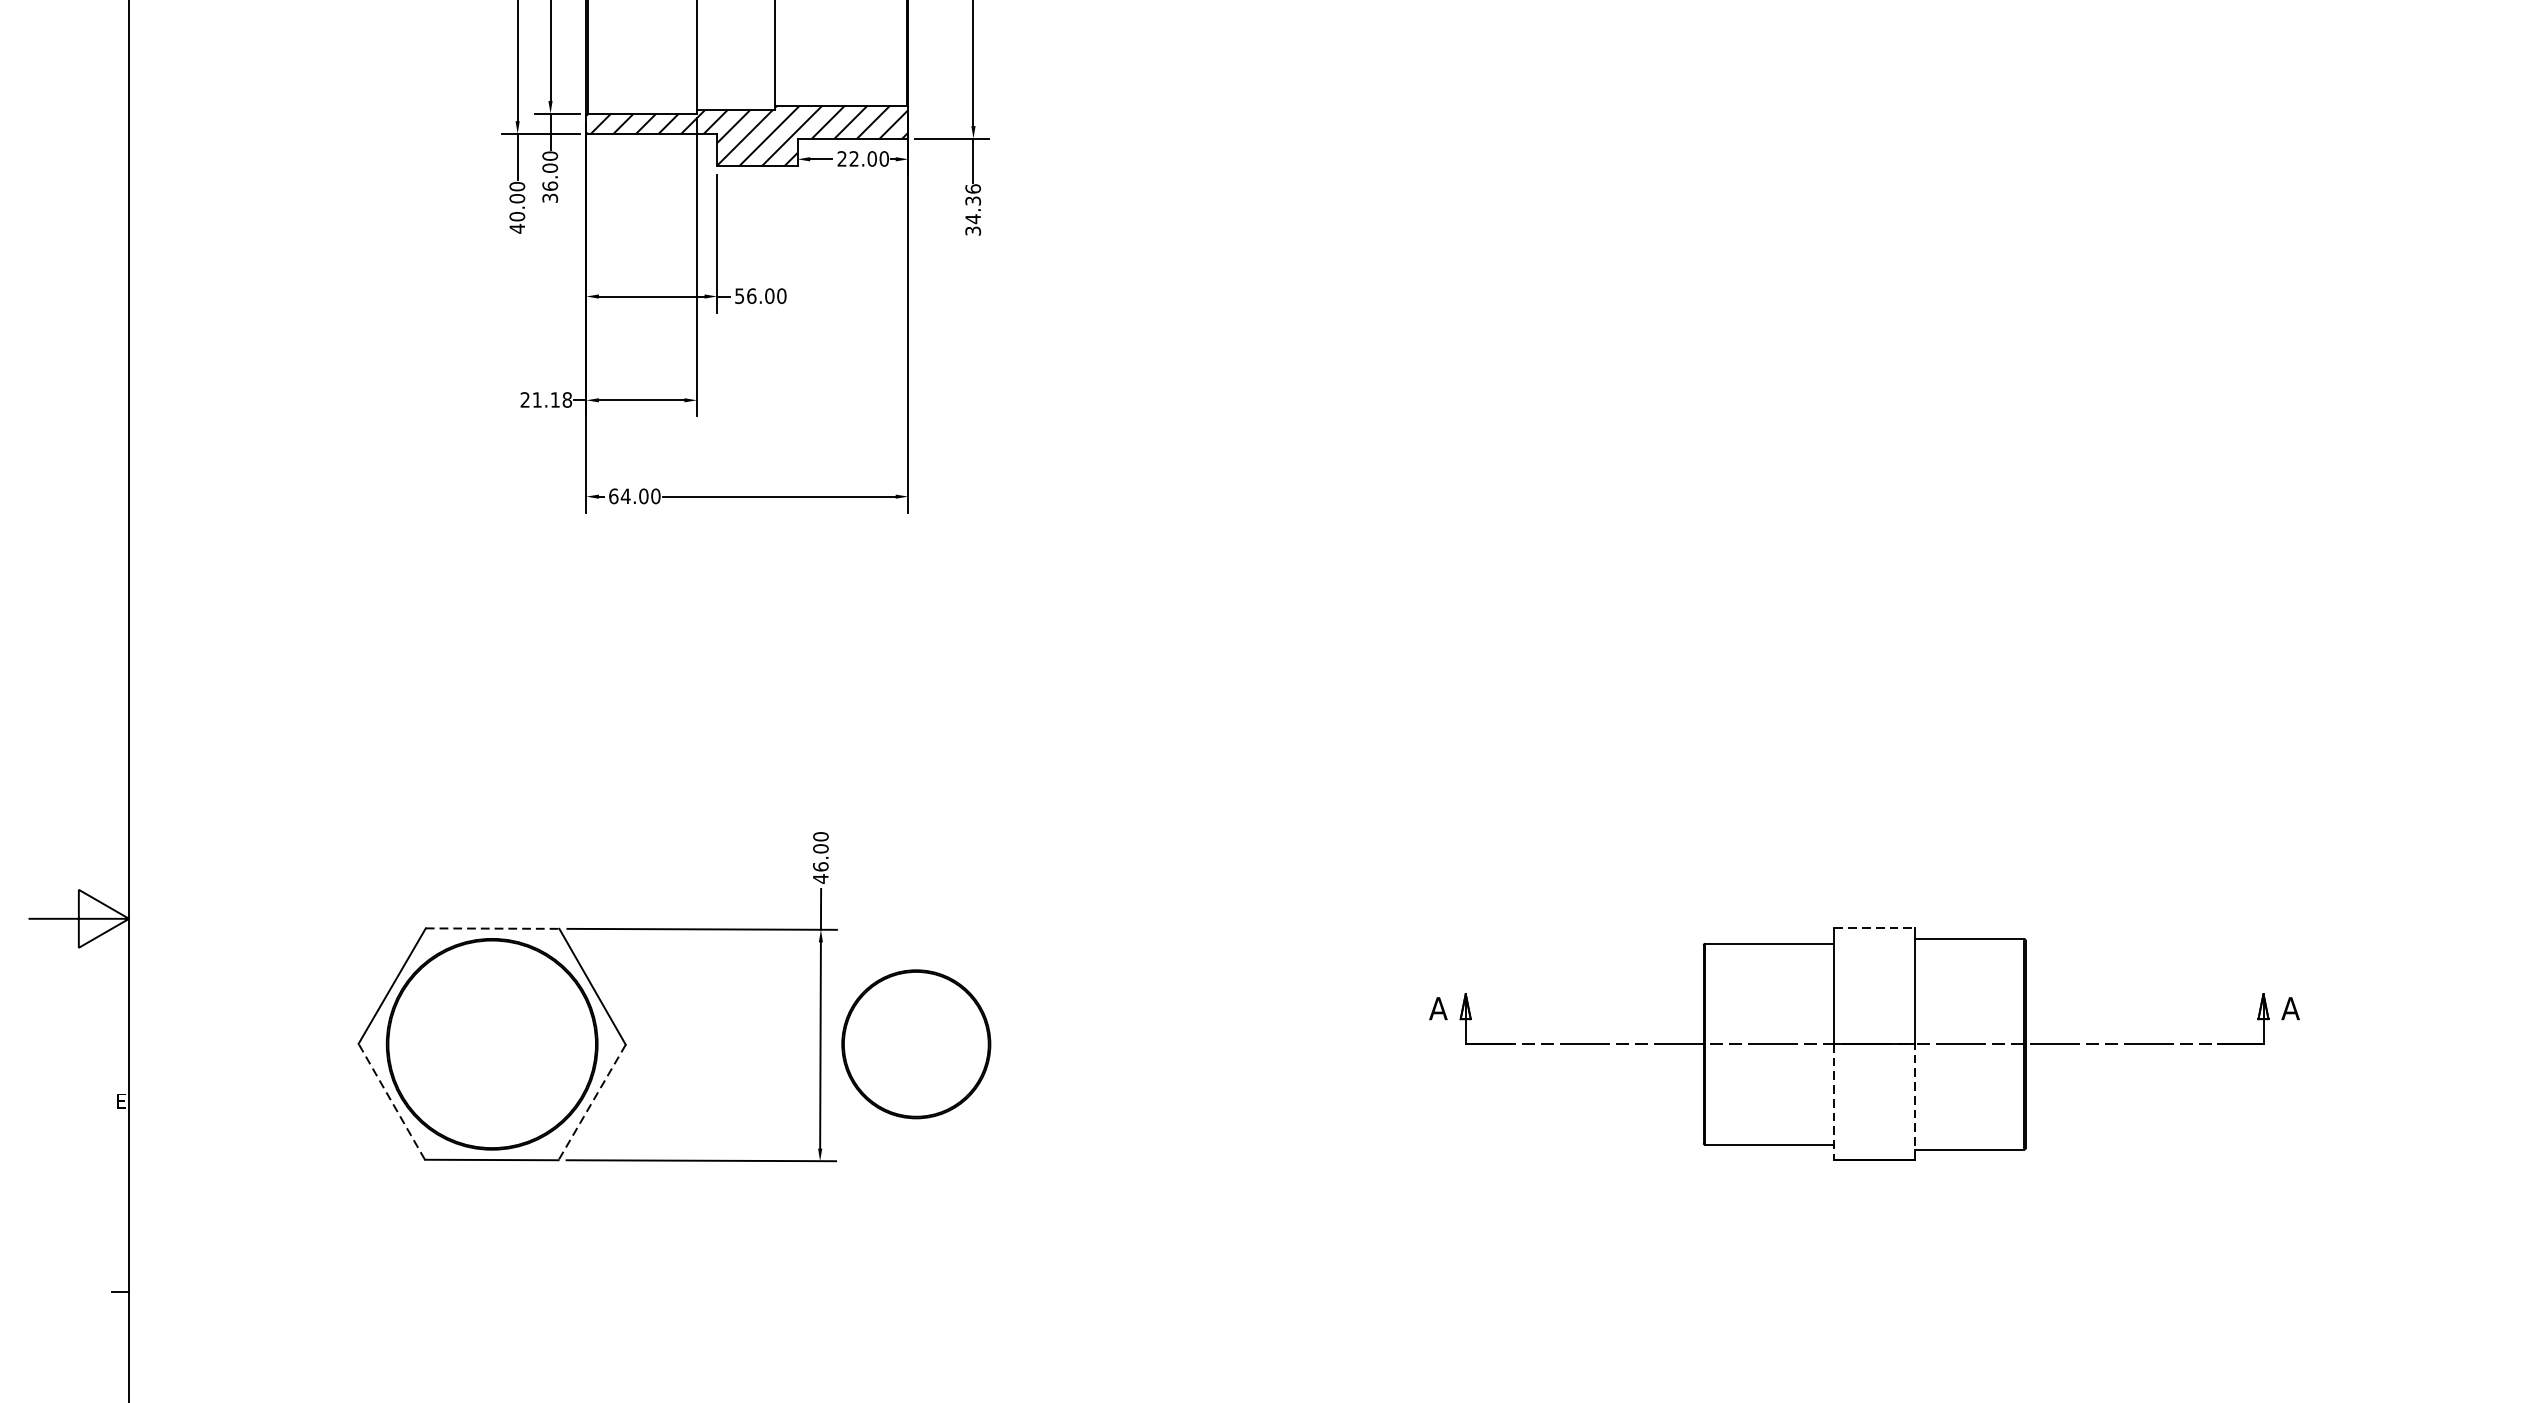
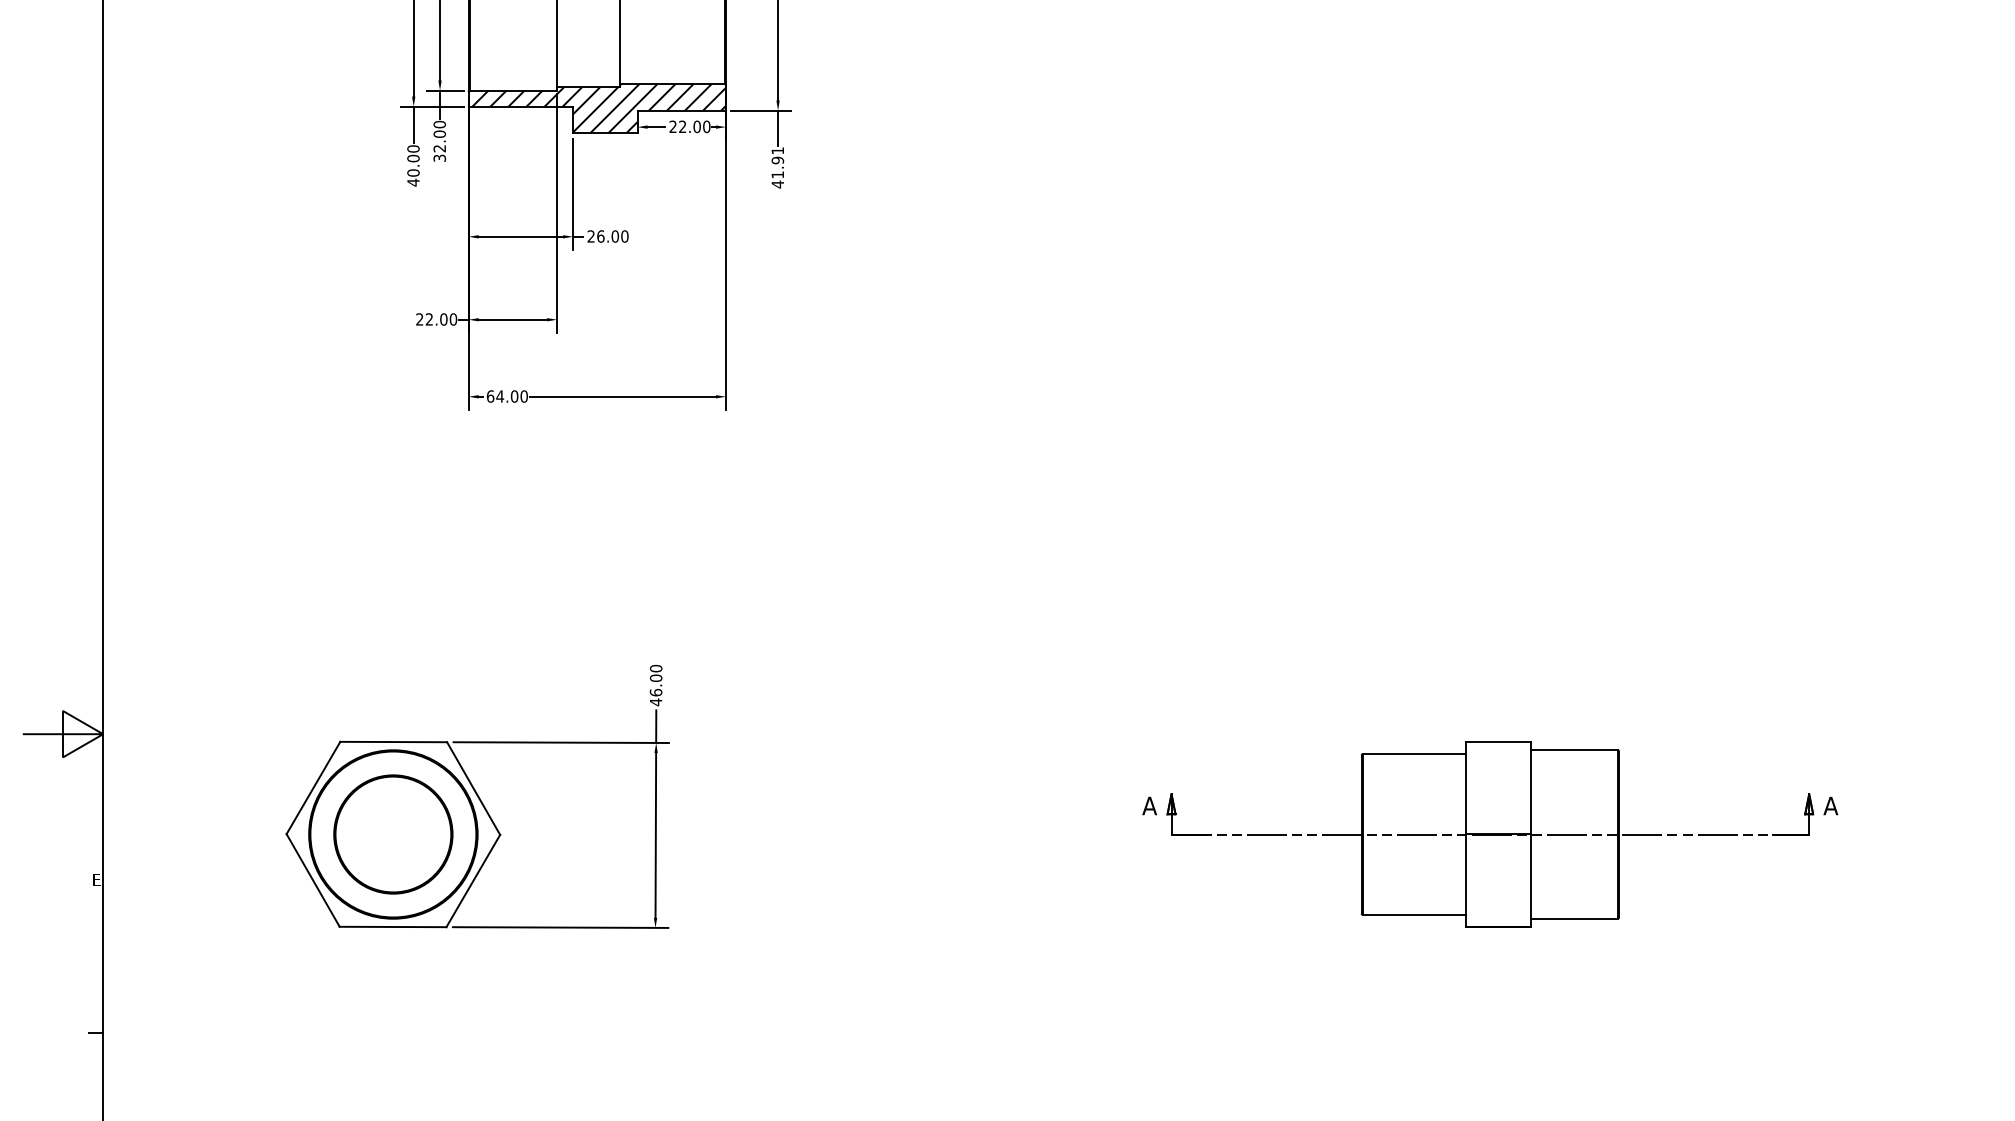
text: (549, 186) -> (439, 148), 36.00 -> 32.00
text: (972, 209) -> (777, 167), 34.36 -> 41.91
text: (738, 296) -> (590, 236), 56.00 -> 26.00
text: (552, 399) -> (441, 319), 21.18 -> 22.00
line: (1874, 927) -> (1498, 741), dashed -> solid
line: (493, 929) -> (394, 742), dashed -> solid
circle: (916, 1044) -> (393, 834), moved
line: (1914, 1100) -> (1530, 879), dashed -> solid
line: (390, 1101) -> (312, 880), dashed -> solid
line: (1834, 1101) -> (1466, 880), dashed -> solid
line: (592, 1103) -> (473, 881), dashed -> solid

